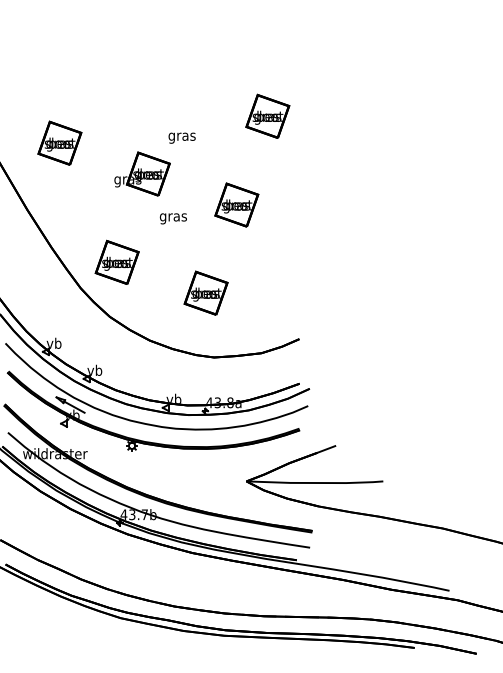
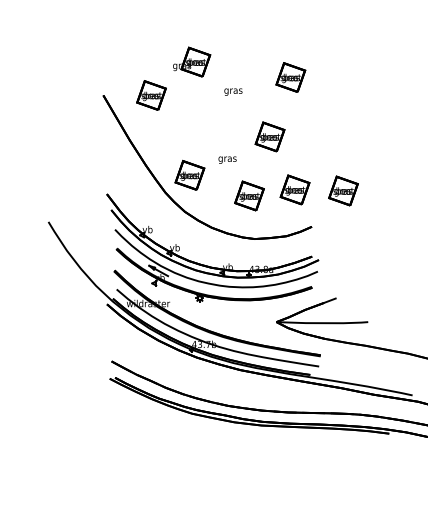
part: (143, 173) -> (192, 61), moved
text: (173, 217) -> (227, 159), moved
part: (273, 283) -> (294, 189), added
part: (346, 284) -> (343, 190), added

